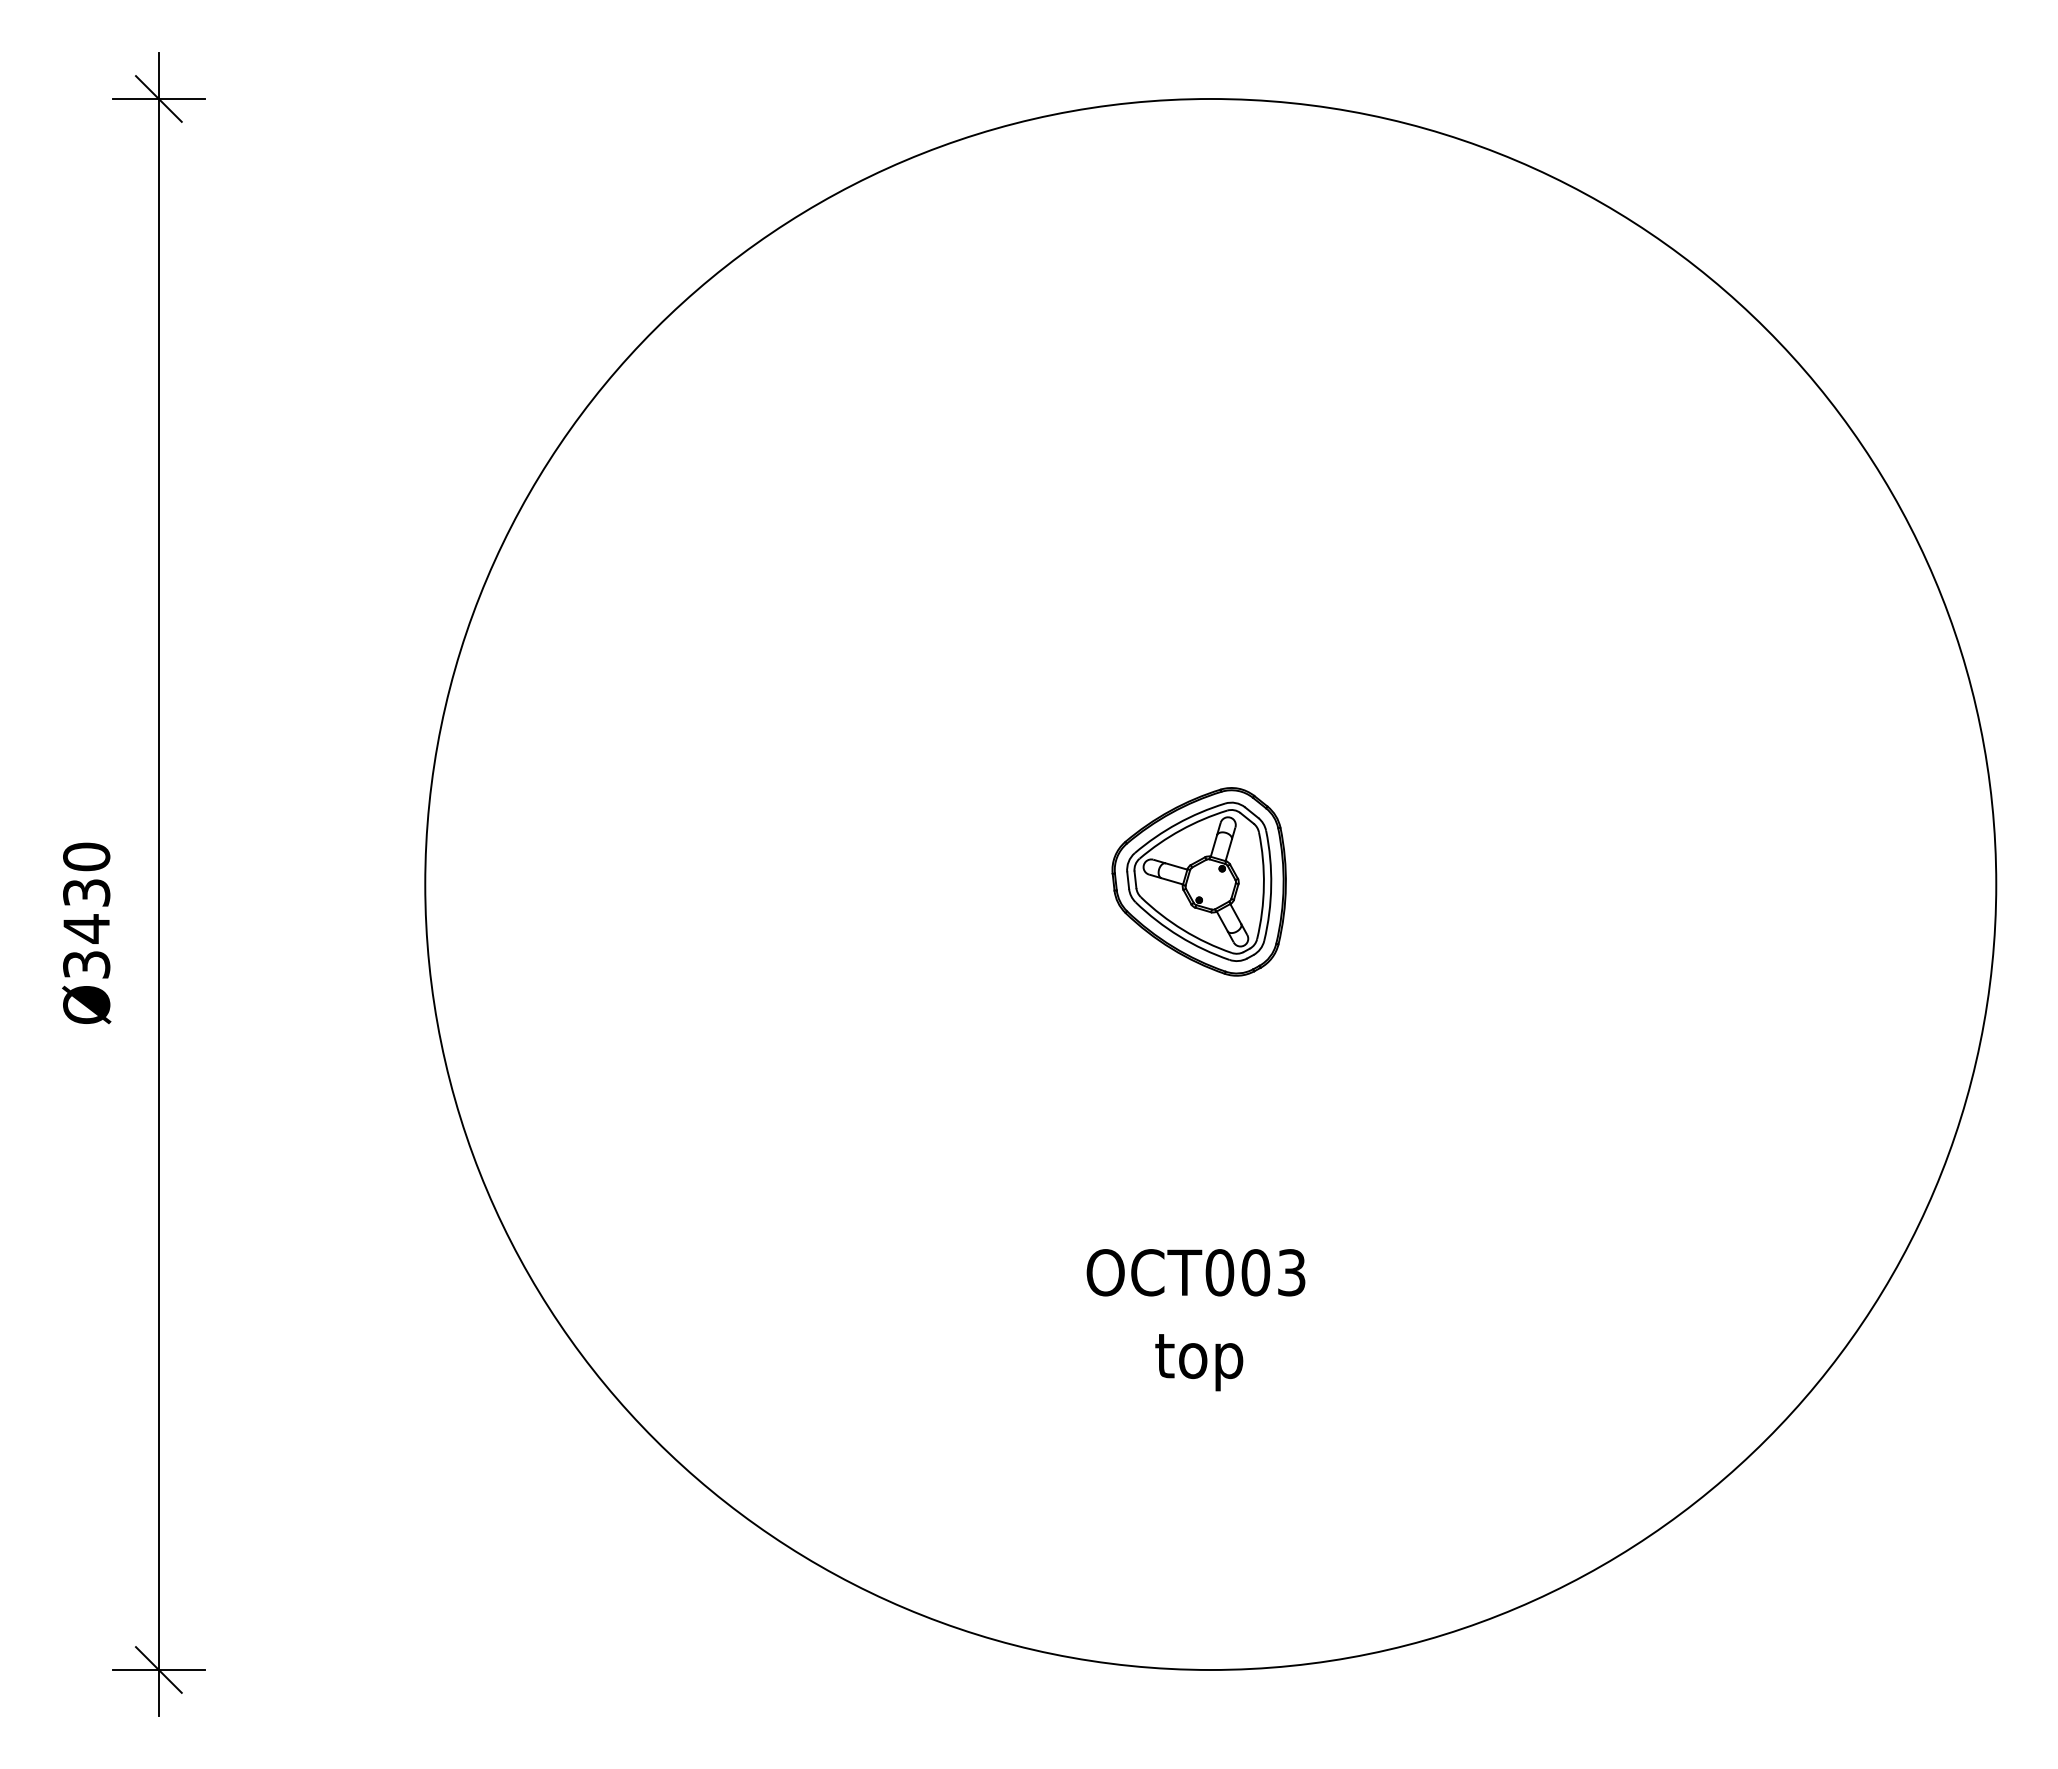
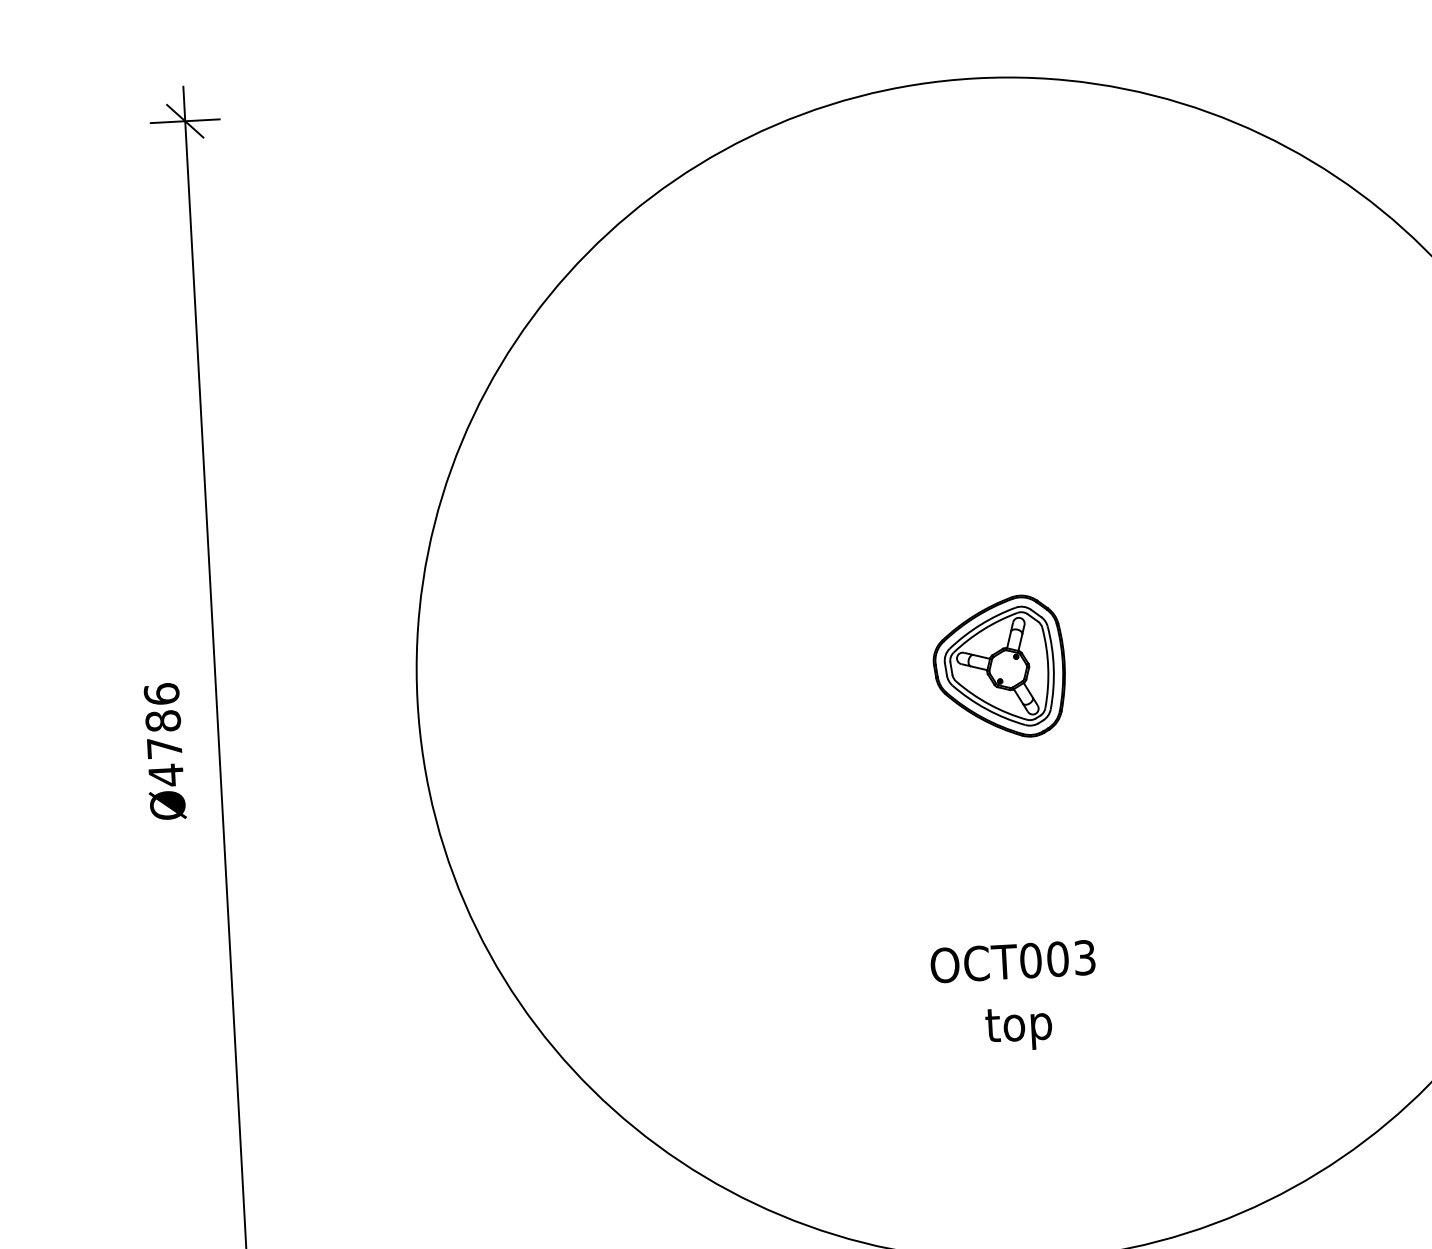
text: (86, 910) -> (163, 734), Ø3430 -> Ø4786

